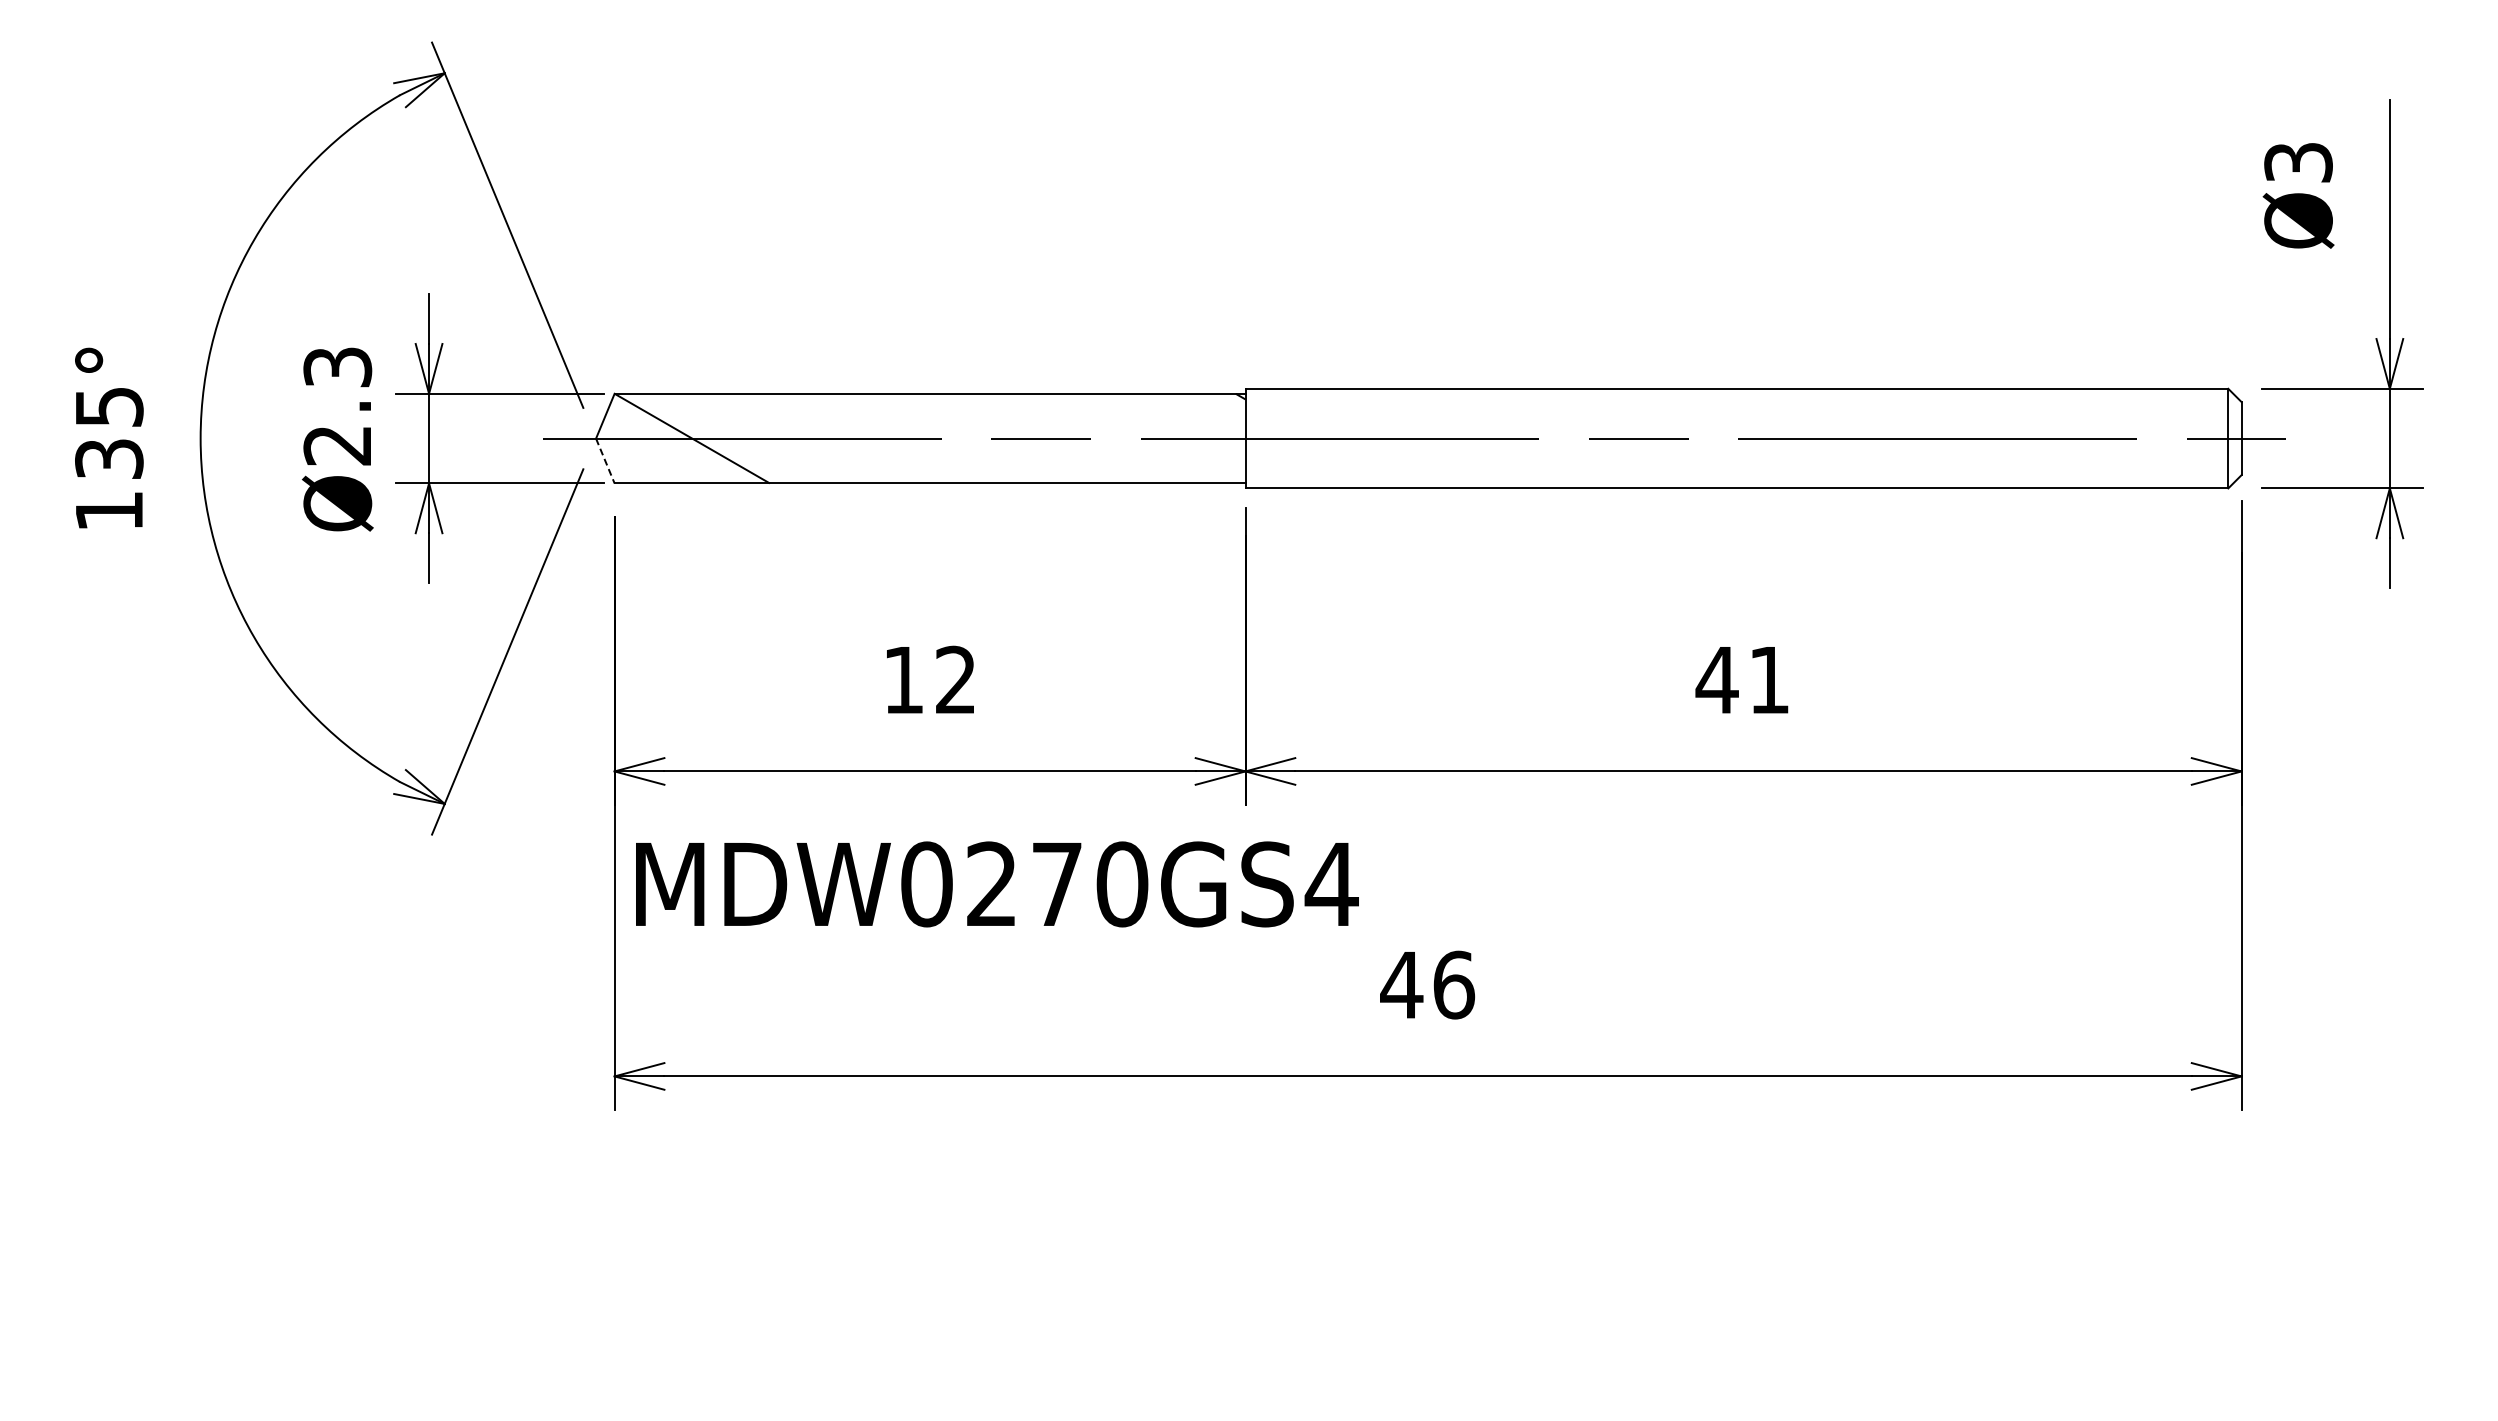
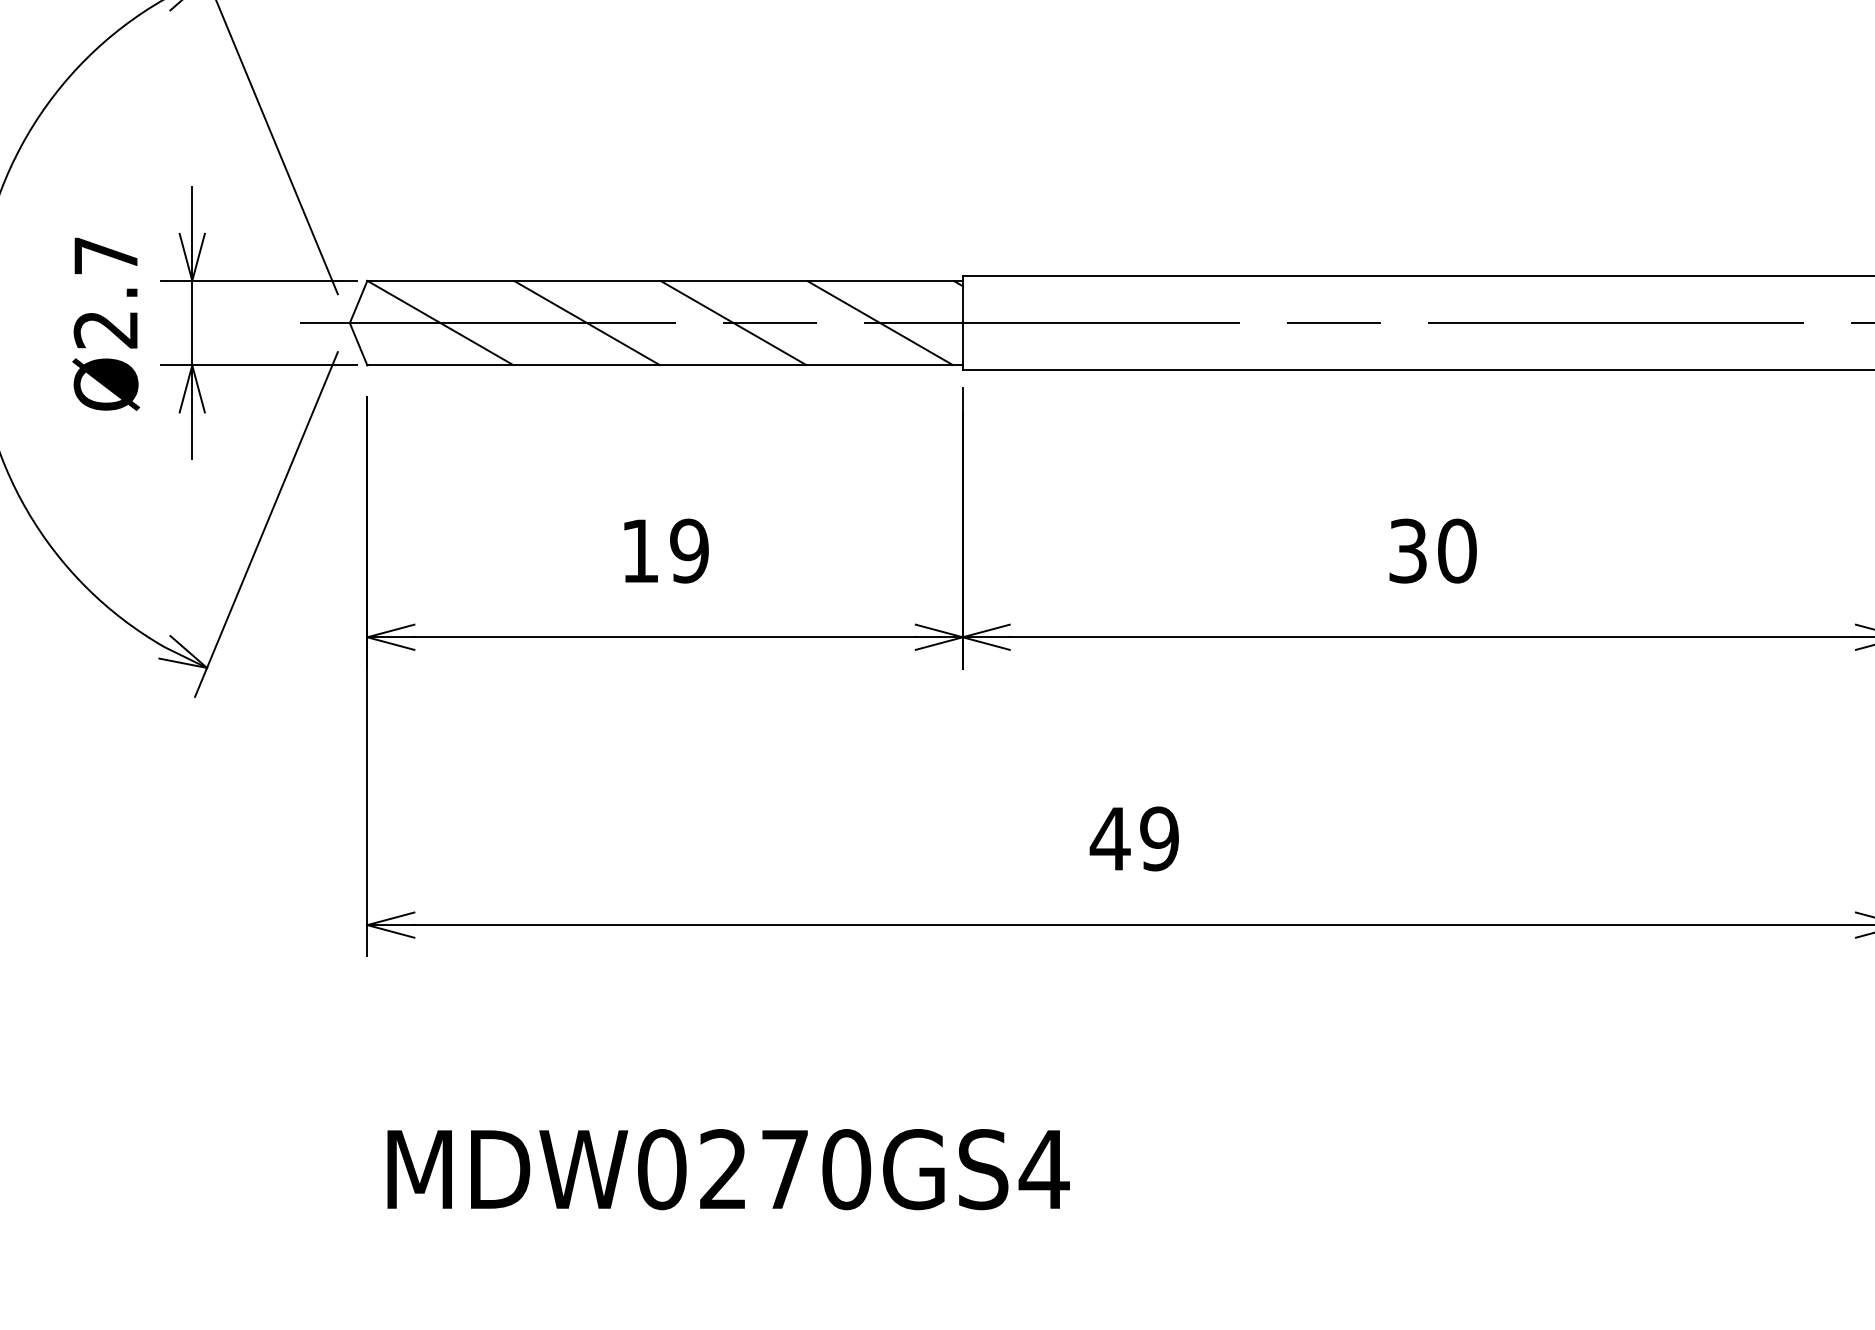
text: (337, 367) -> (105, 256), Ø2.3 -> Ø2.7
line: (847, 438) -> (587, 323), added
line: (1002, 438) -> (733, 323), added
line: (1157, 438) -> (879, 323), added
line: (605, 461) -> (358, 344), dashed -> solid
text: (955, 679) -> (689, 550), 12 -> 19
text: (1742, 679) -> (1431, 550), 41 -> 30
text: (997, 884) -> (728, 1169), moved
text: (1454, 984) -> (1160, 838), 46 -> 49

